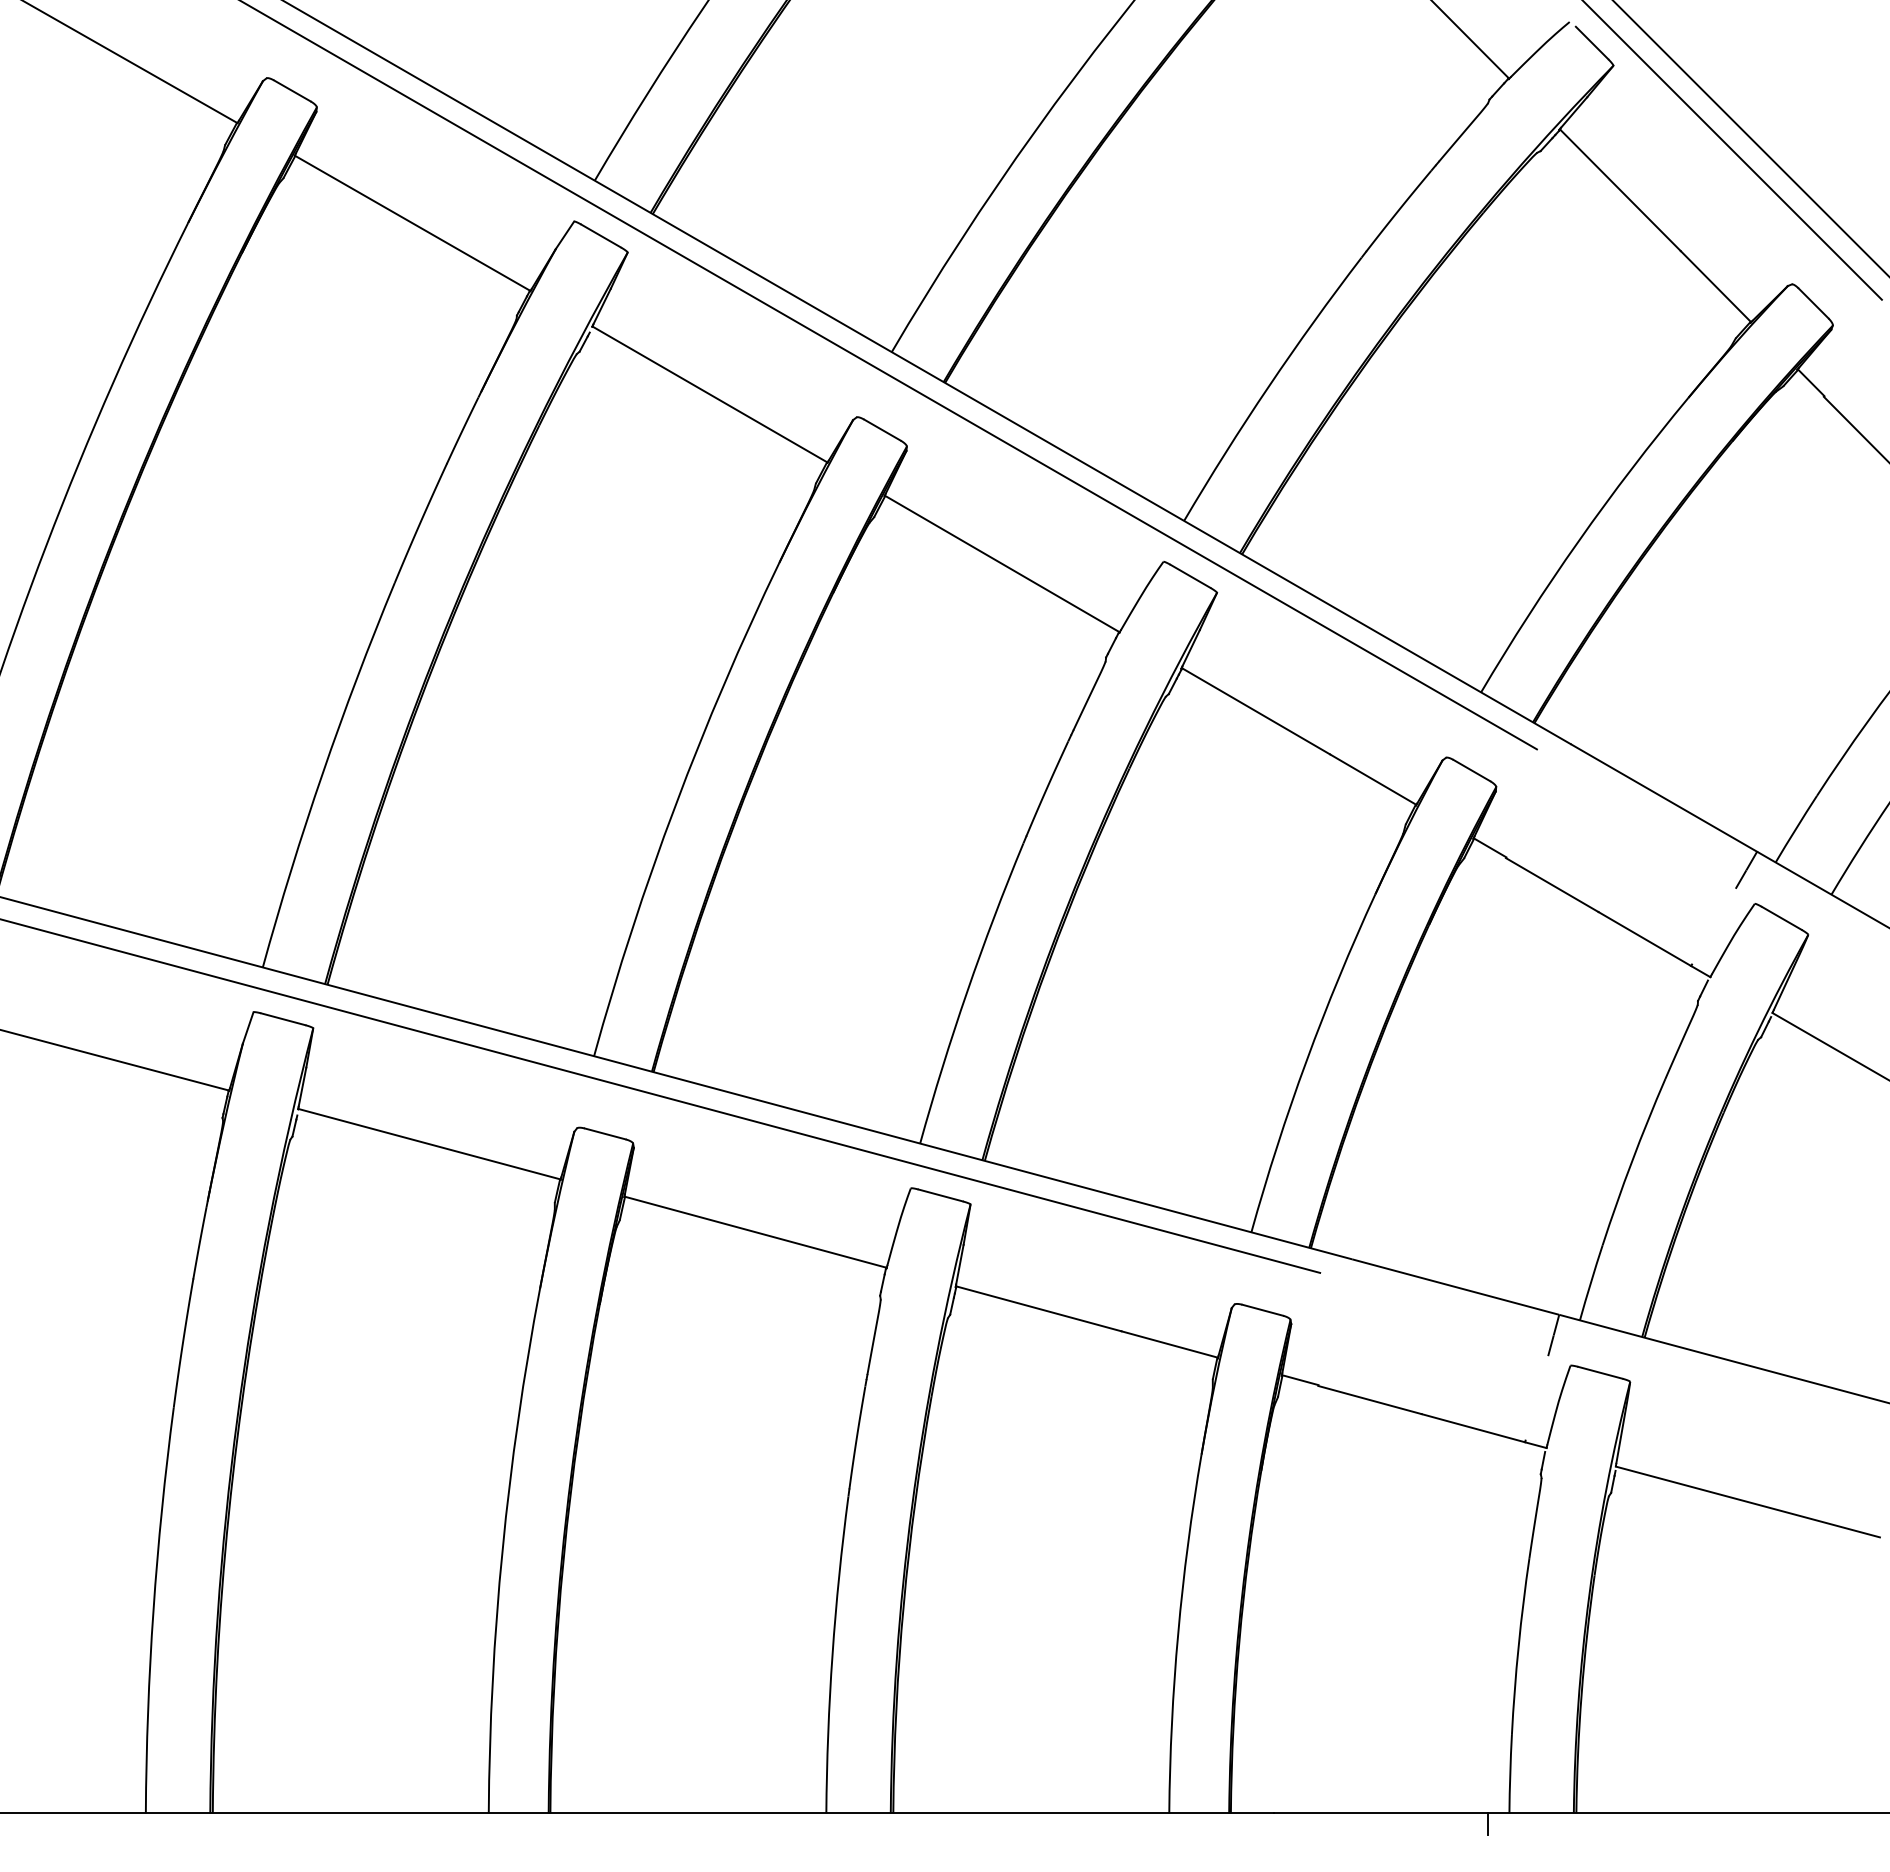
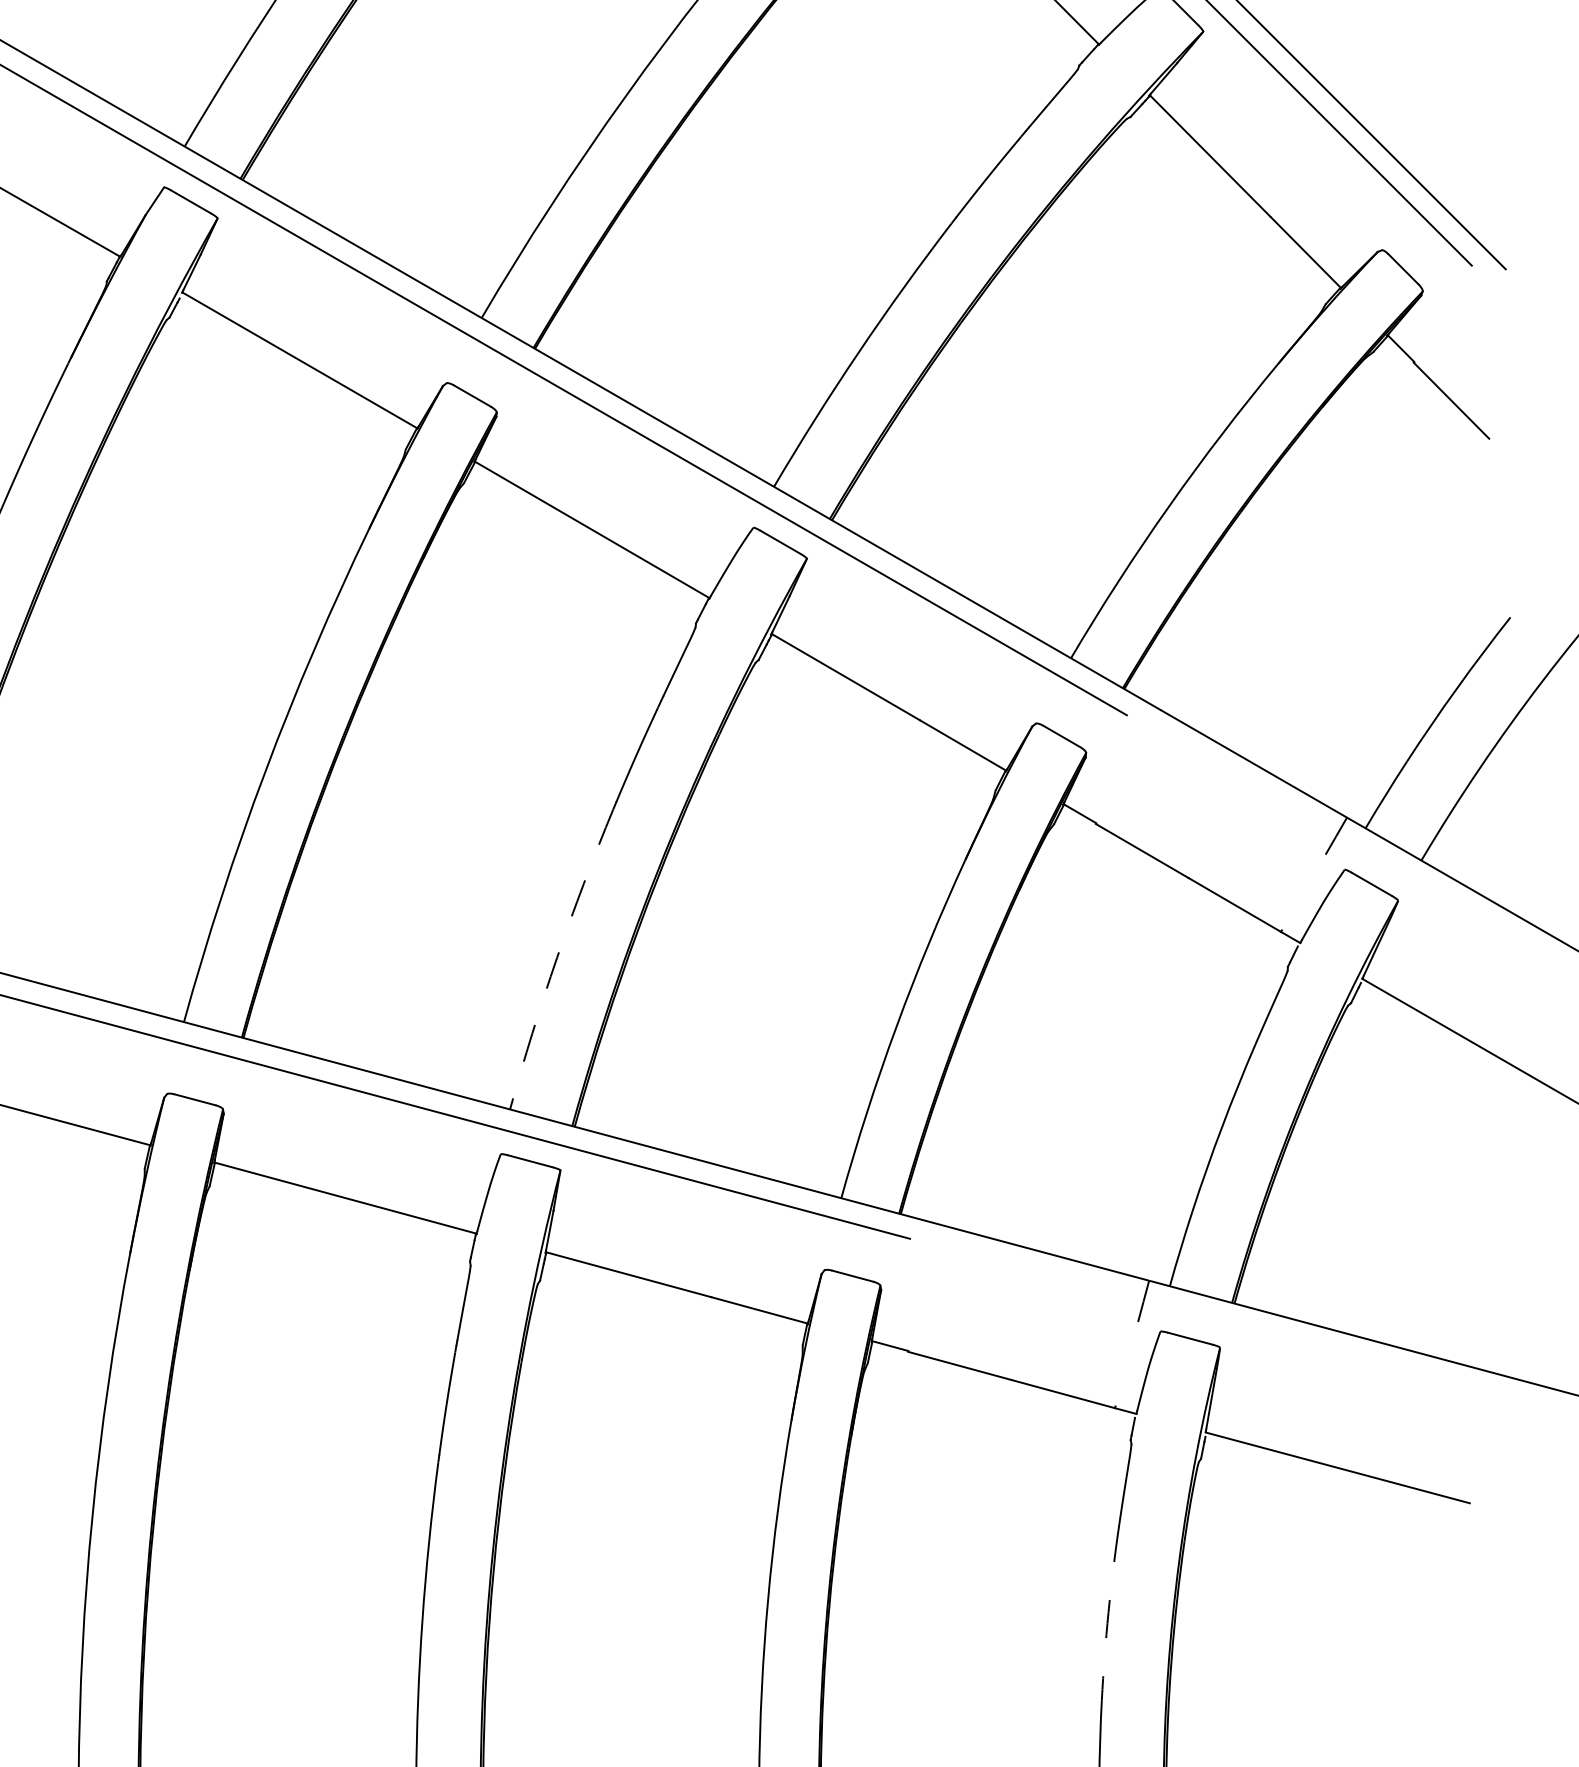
arc: (967, 991) -> (557, 957), solid -> dashed
arc: (1518, 1646) -> (1108, 1612), solid -> dashed

